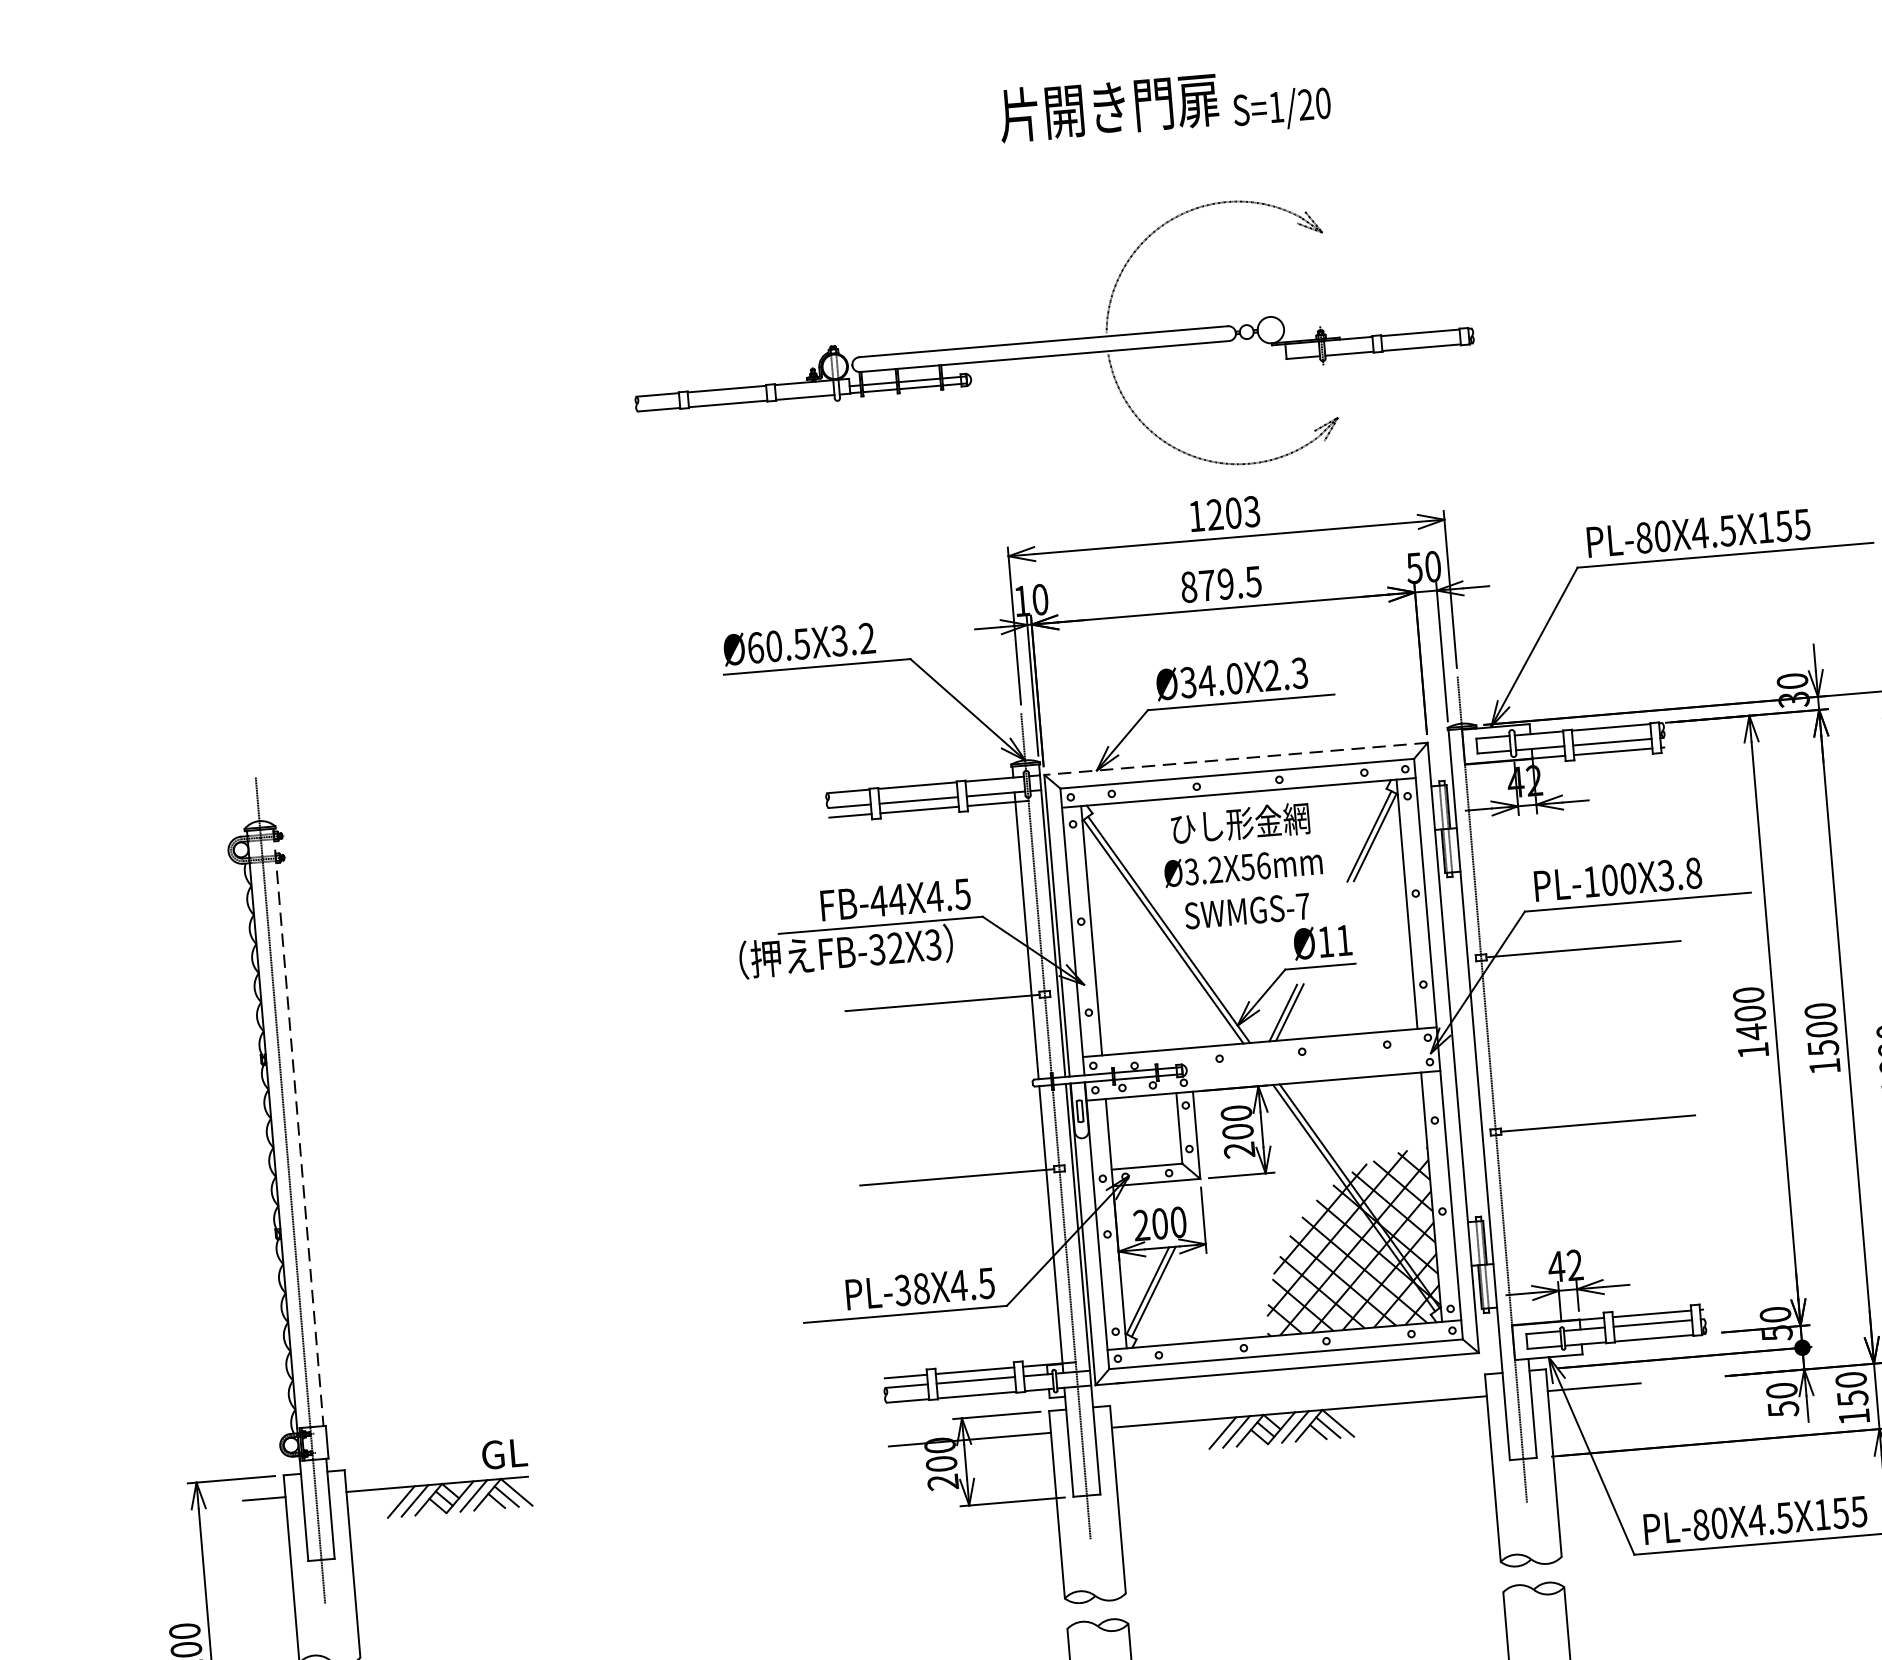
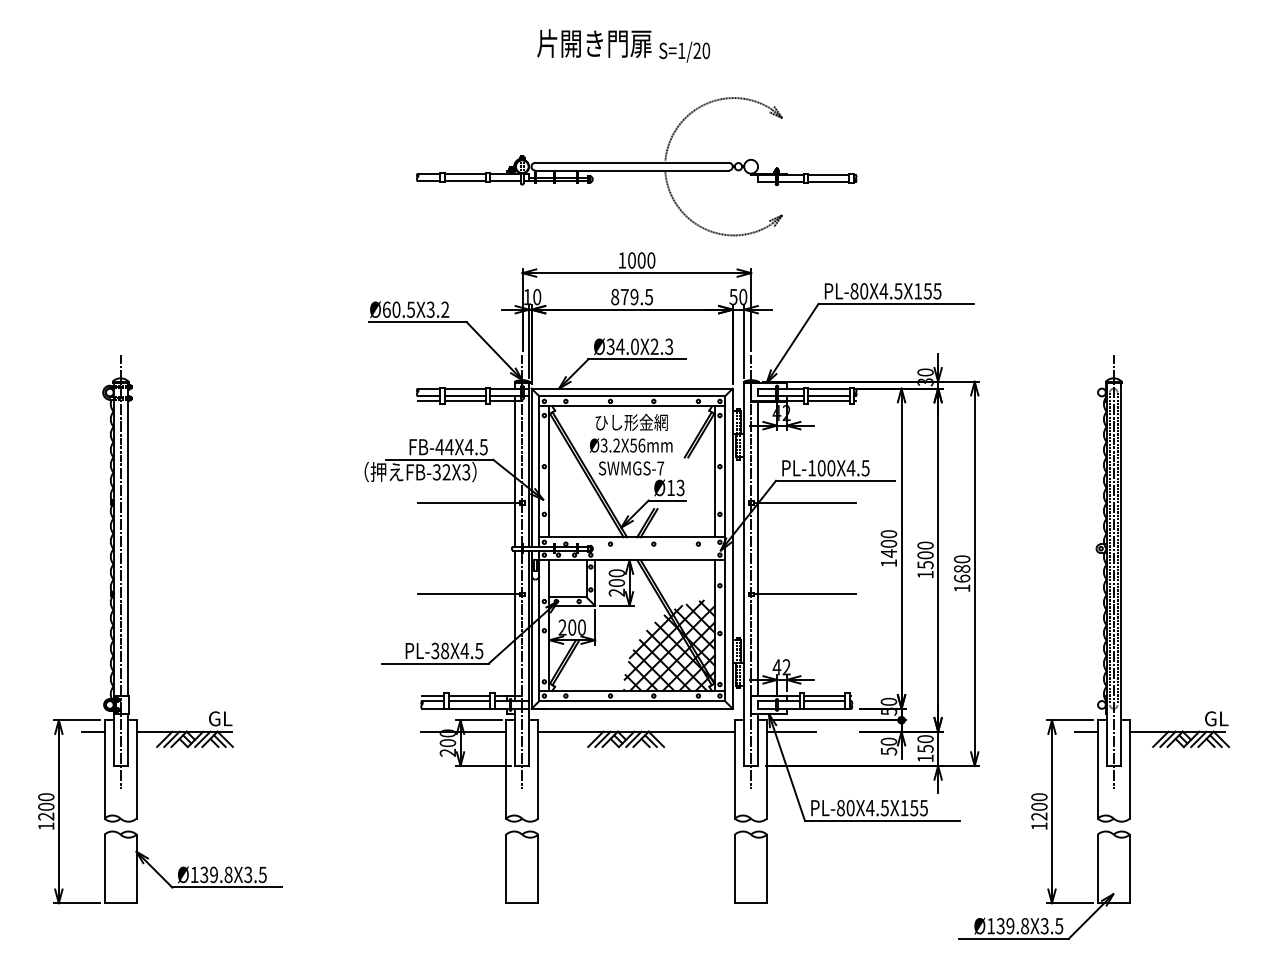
part: (1052, 348) -> (636, 166), moved
text: (1233, 513) -> (641, 260), 1203 -> 1000
line: (1236, 758) -> (632, 388), dashed -> solid
text: (1678, 875) -> (857, 468), PL-100X3.8 -> PL-100X4.5
text: (1343, 939) -> (680, 487), Ø11 -> Ø13
line: (1502, 1043) -> (758, 548), added
line: (298, 1127) -> (127, 539), dashed -> solid

